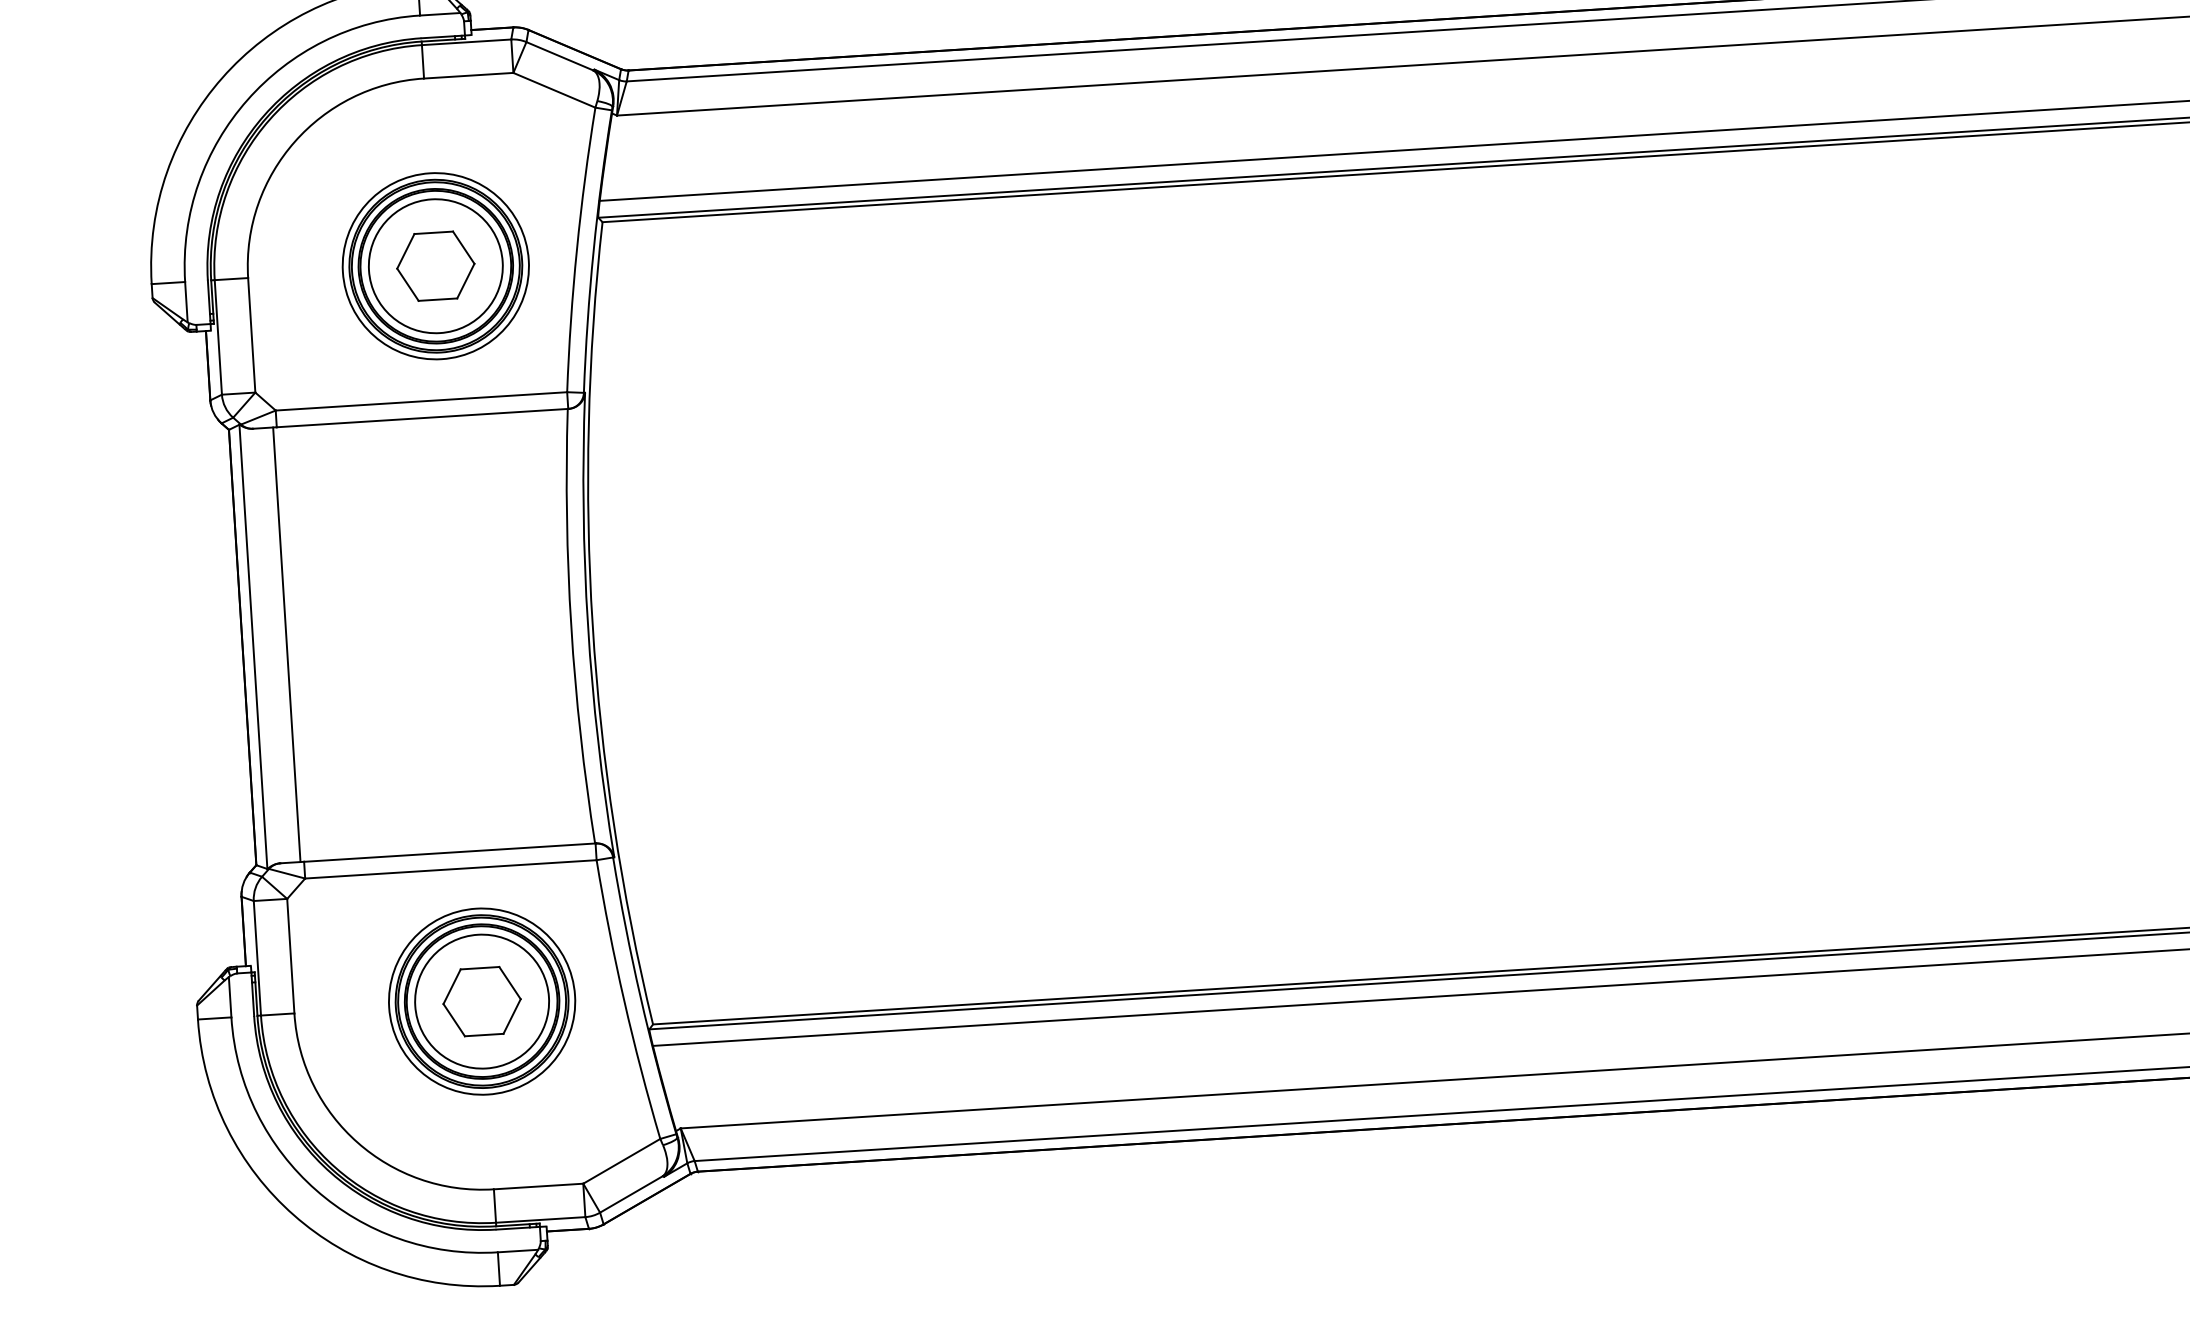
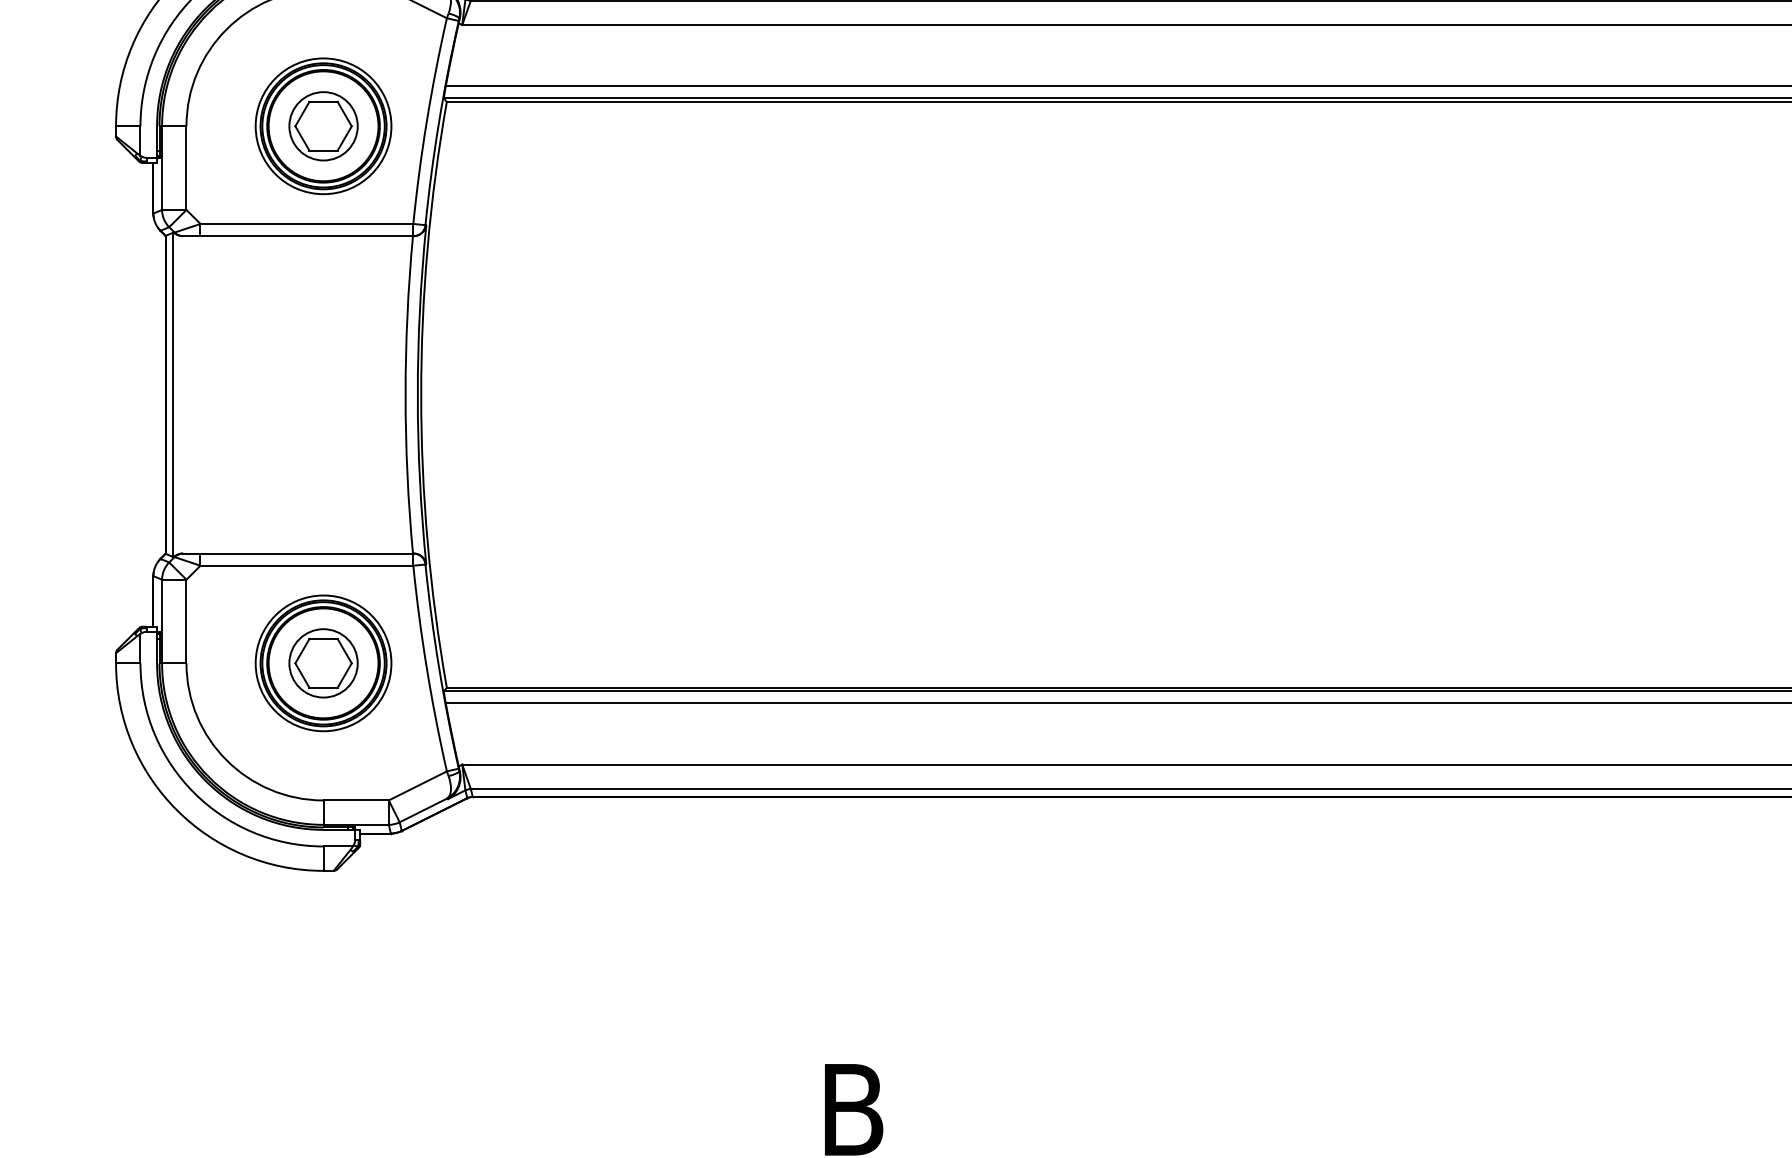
circle: (435, 266) -> (323, 126), size x0.7
line: (286, 644) -> (197, 394), removed
circle: (482, 1001) -> (323, 663), size x0.7

